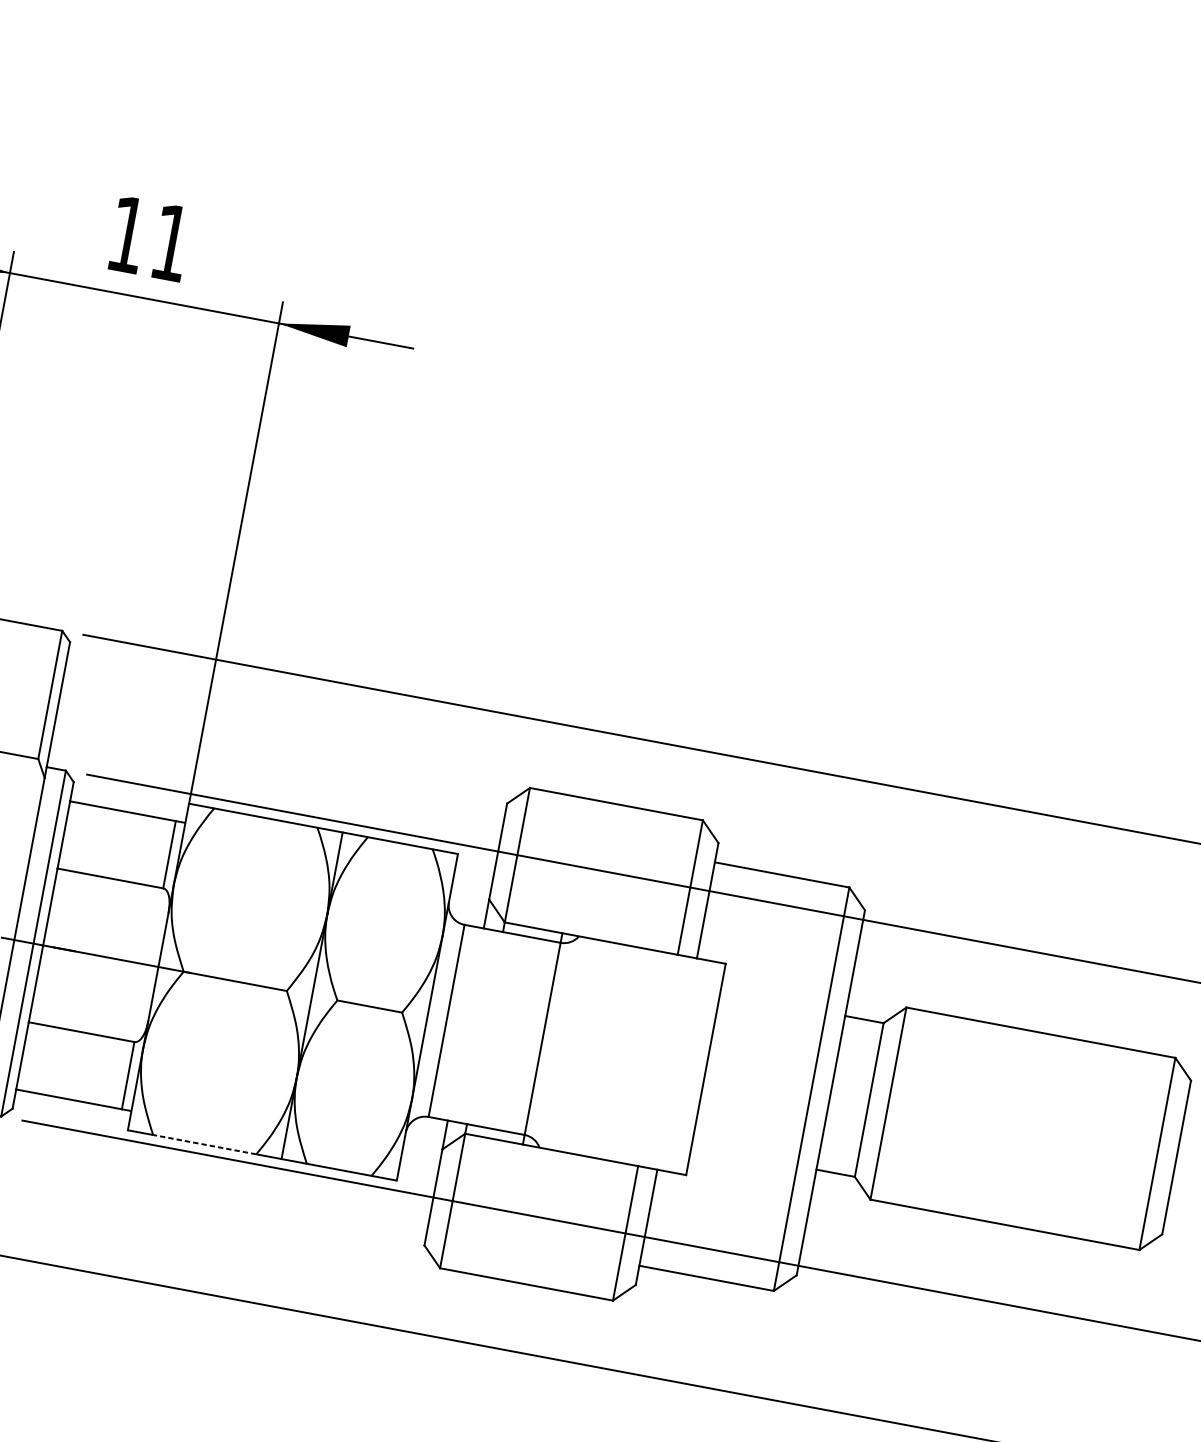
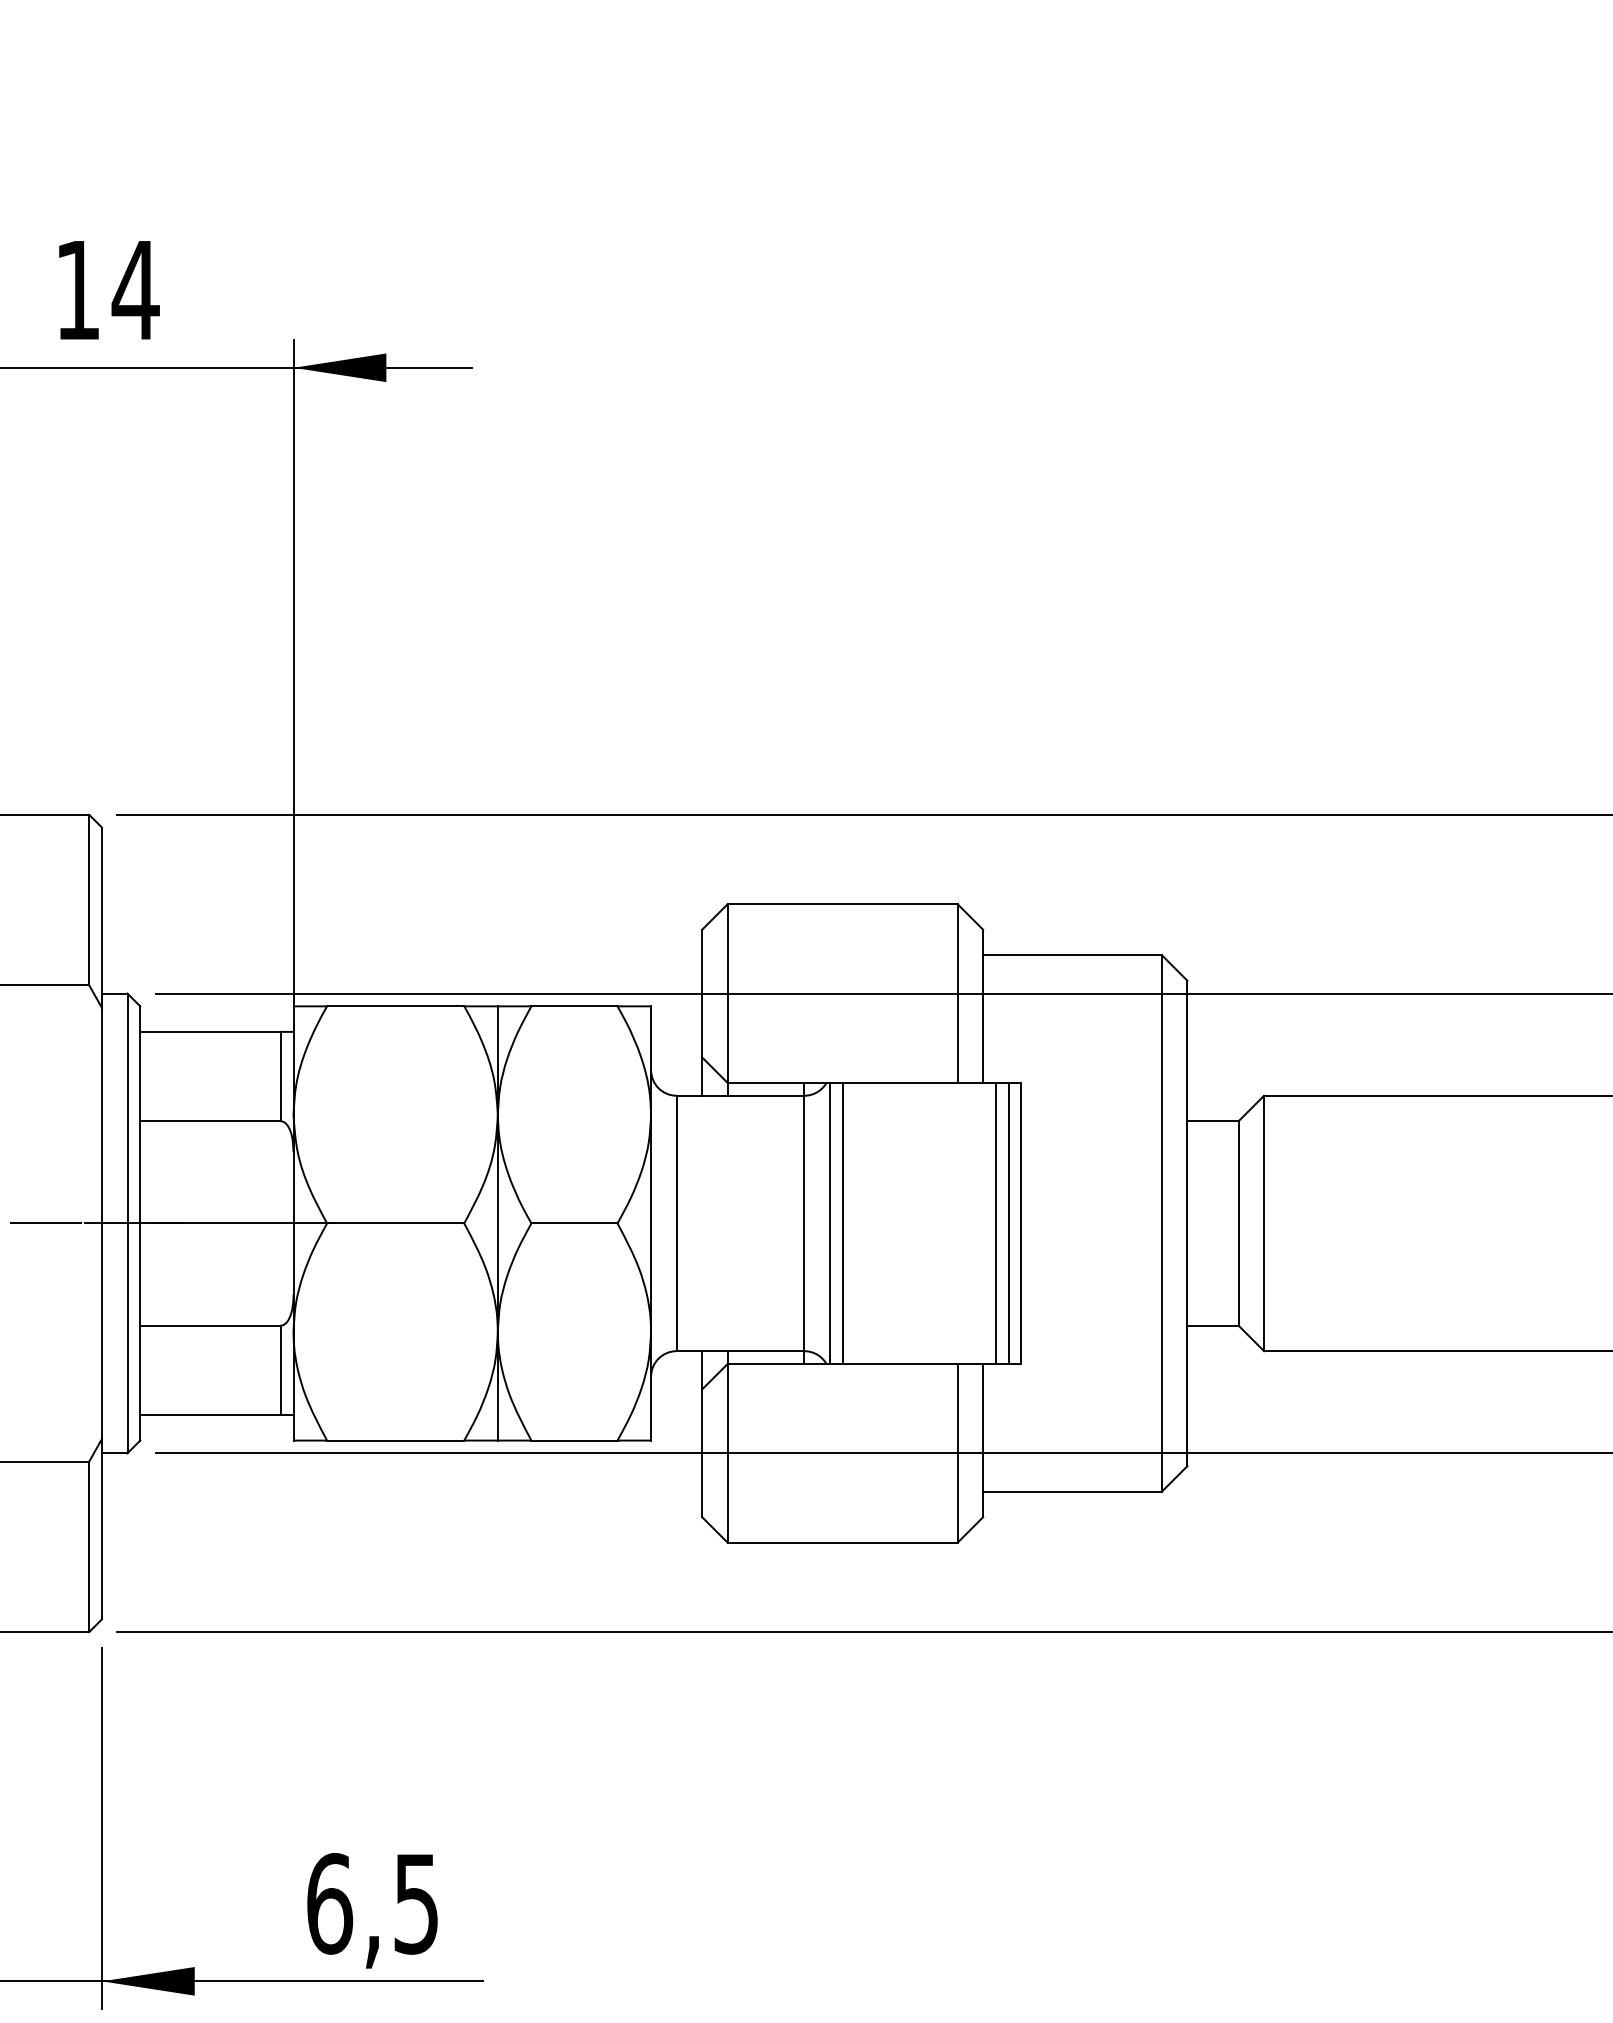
text: (170, 243) -> (135, 290), 11 -> 14
line: (561, 1041) -> (829, 1222), added
line: (571, 1043) -> (842, 1222), added
line: (686, 1065) -> (995, 1222), added
line: (696, 1066) -> (1008, 1222), added
line: (204, 1144) -> (395, 1440), dashed -> solid

